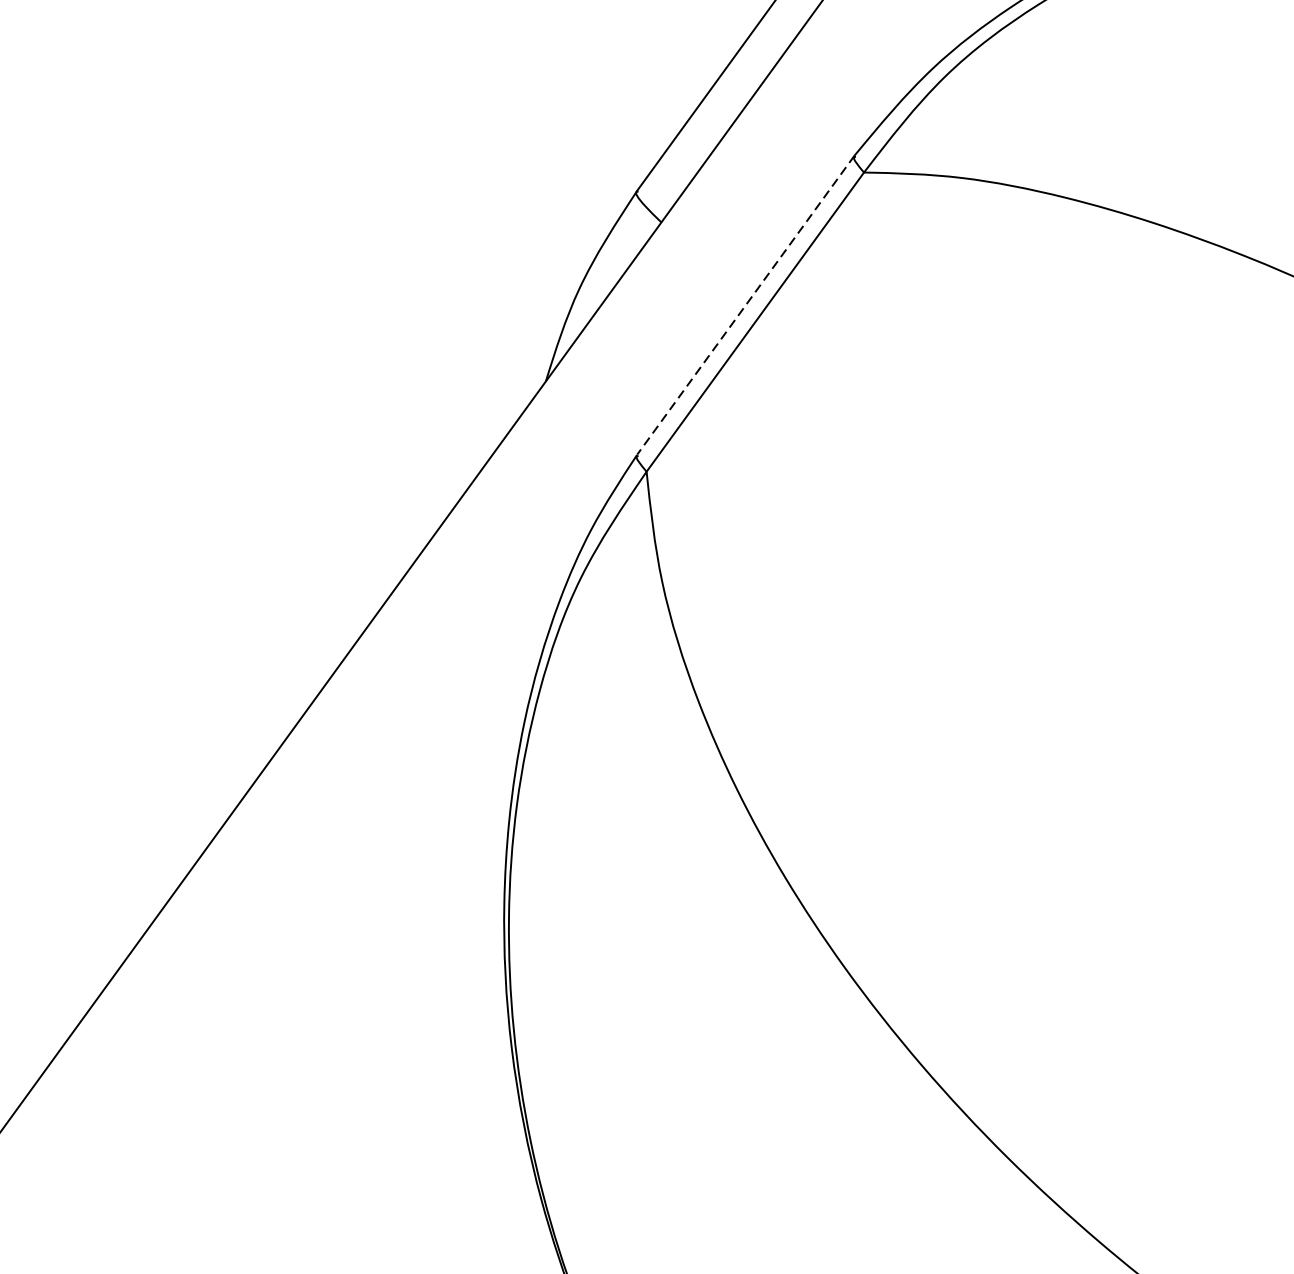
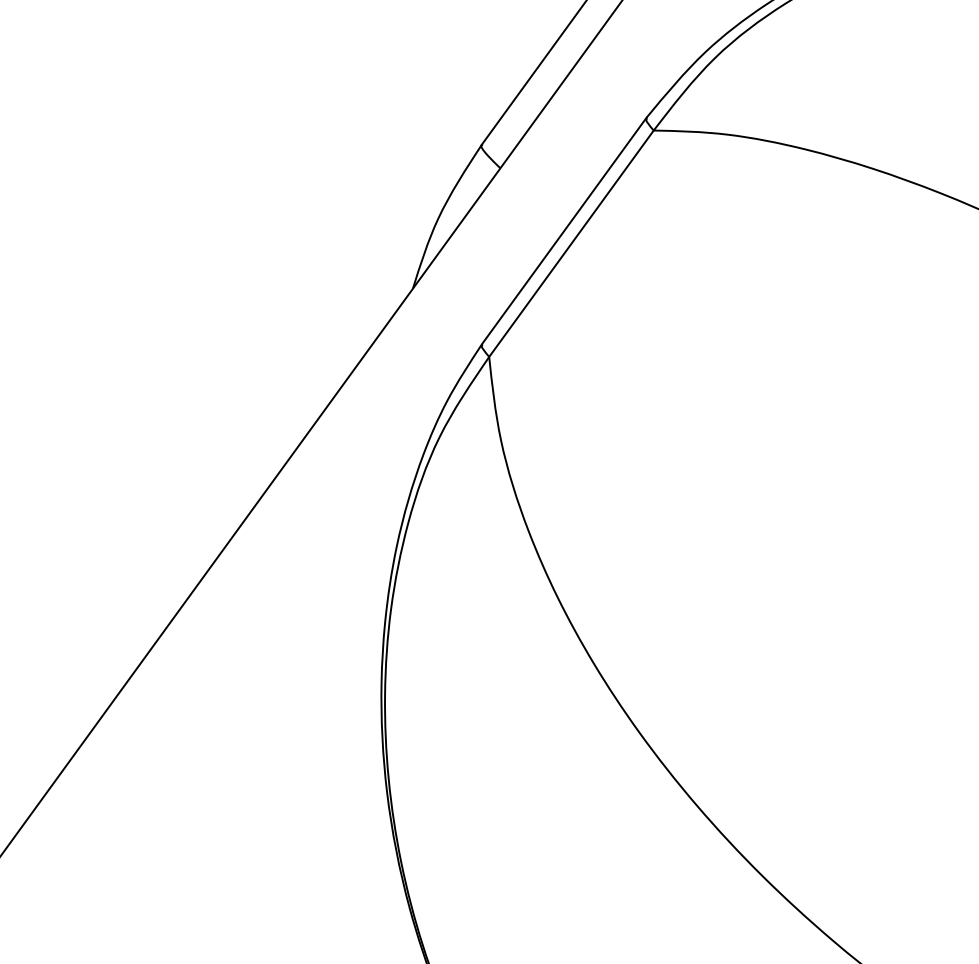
line: (746, 304) -> (564, 230), dashed -> solid

